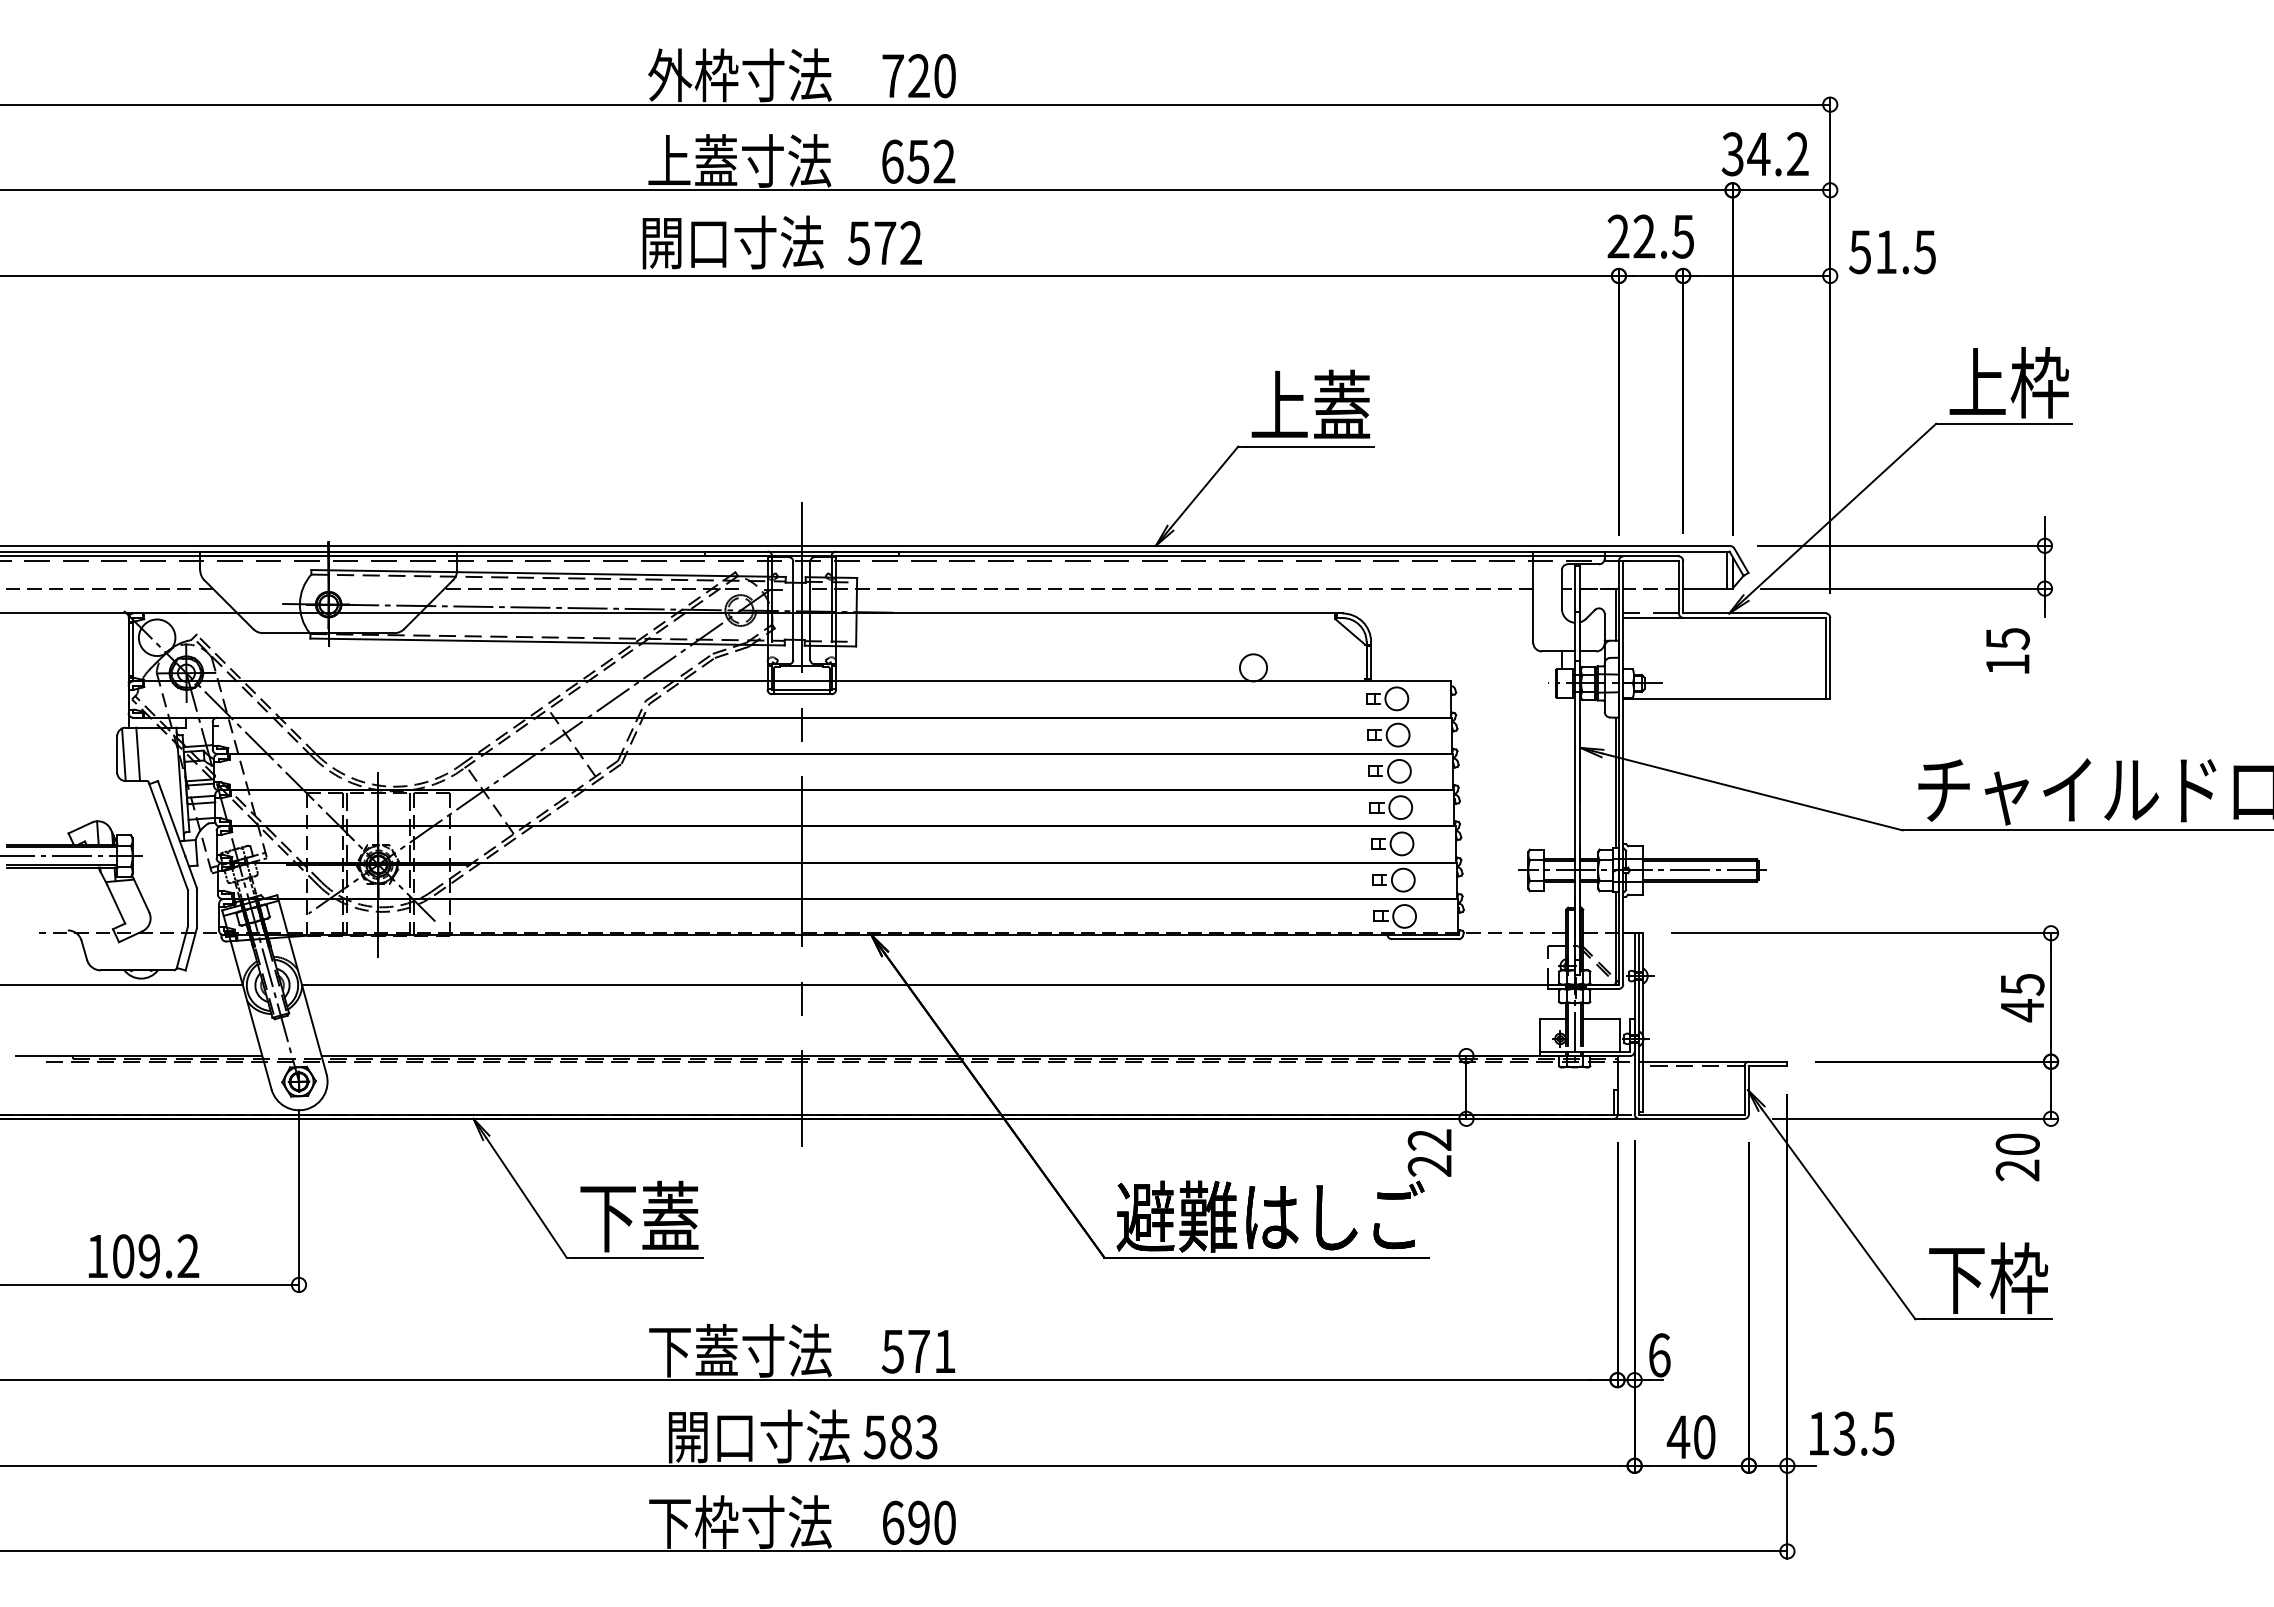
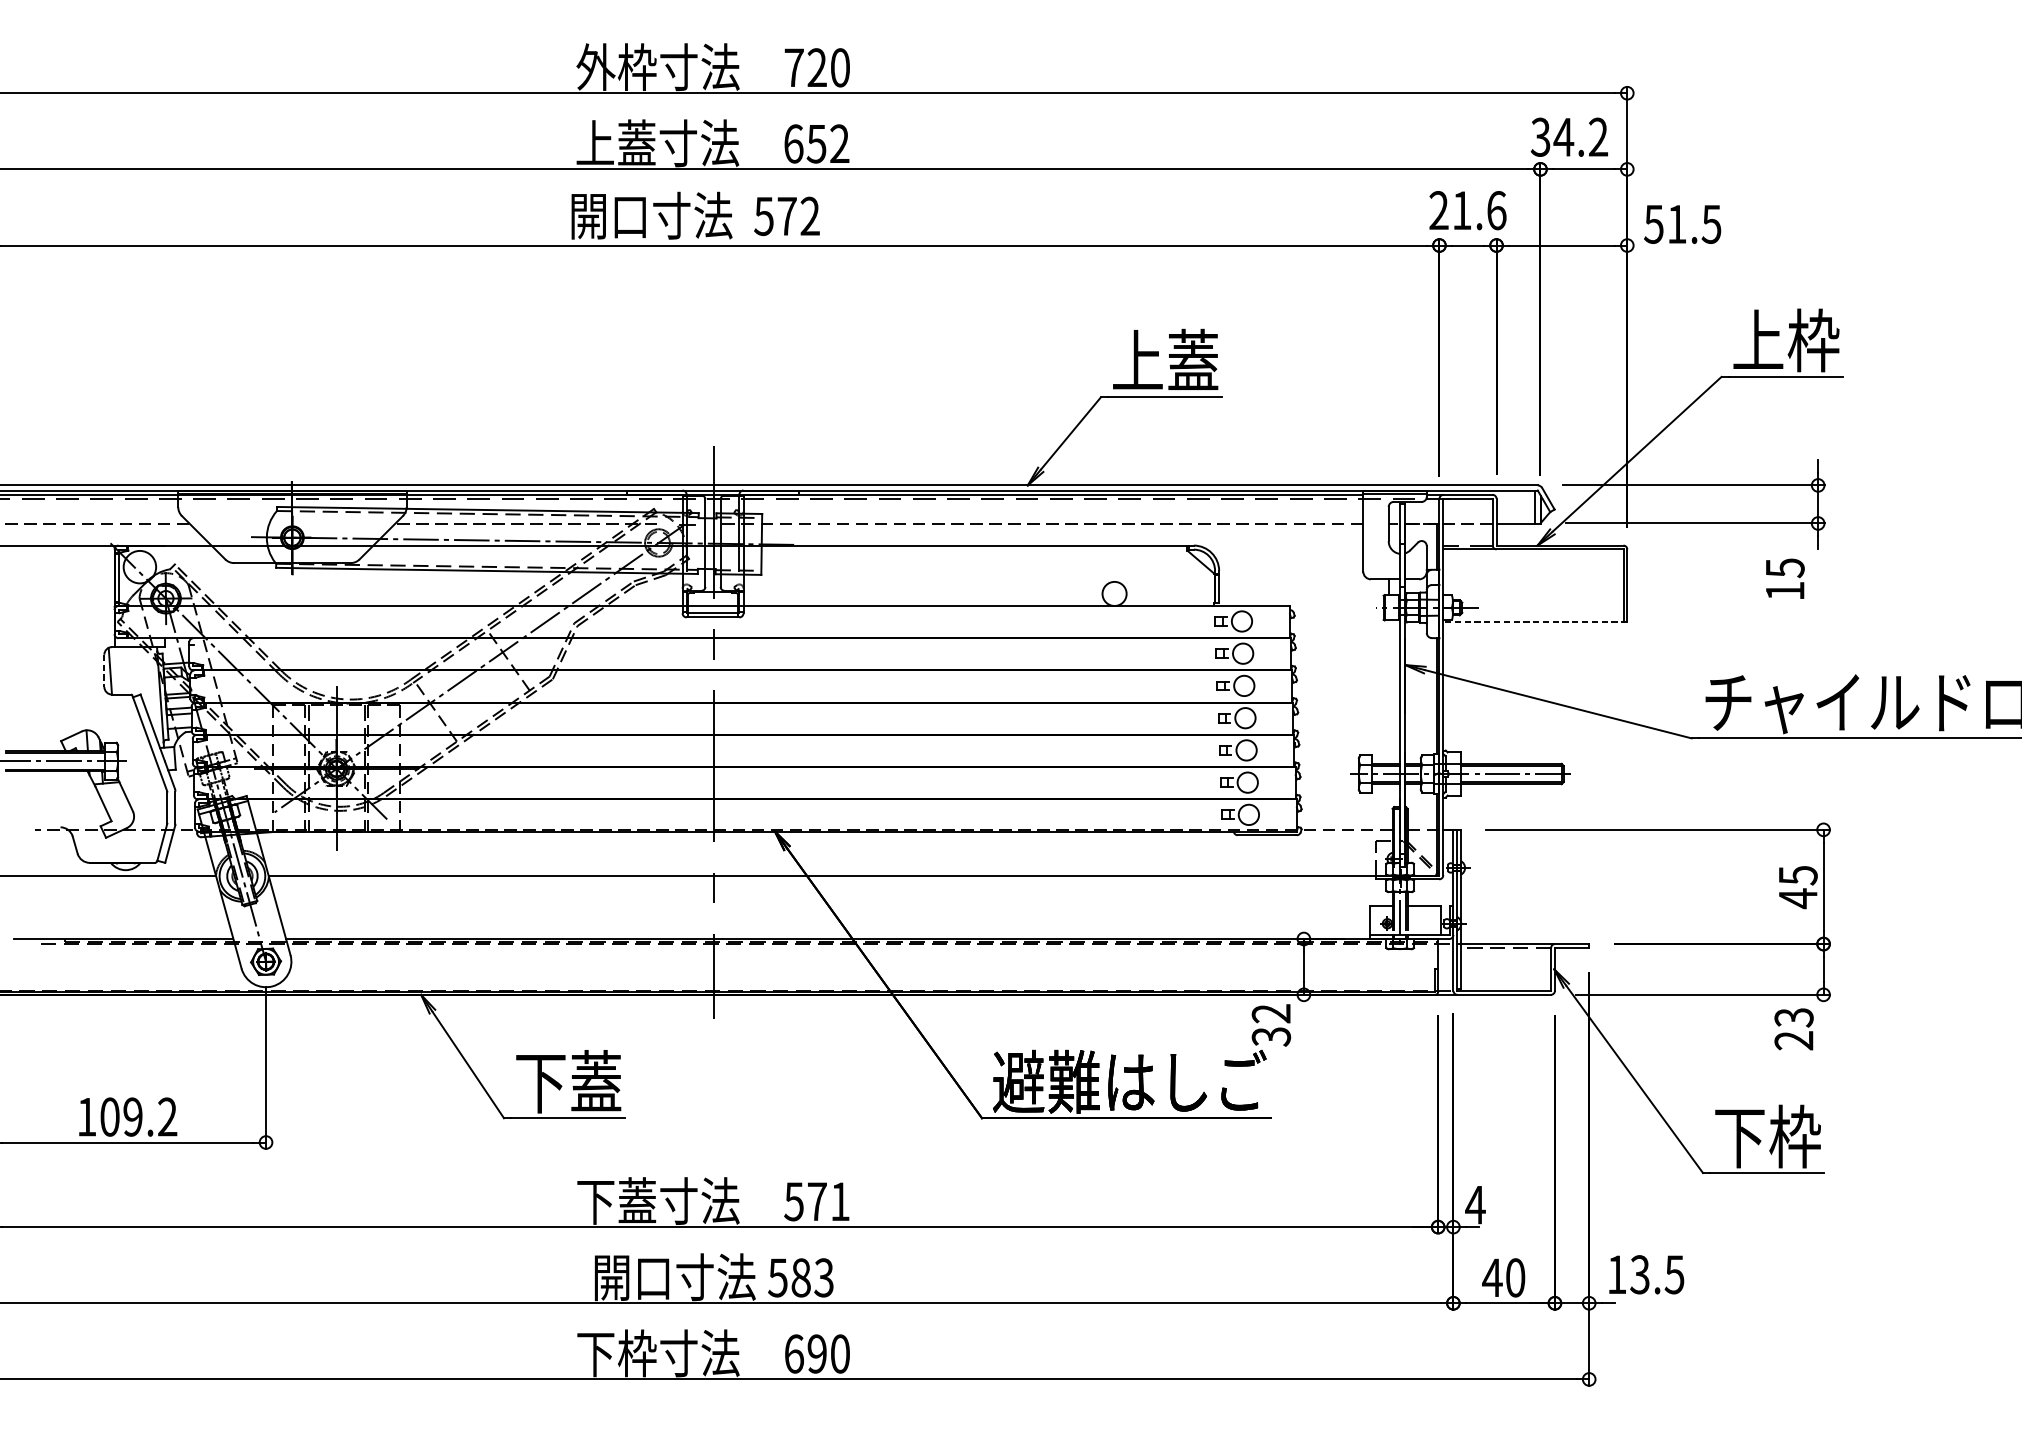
text: (1663, 236) -> (1479, 210), 22.5 -> 21.6
line: (1726, 699) -> (1535, 622), solid -> dashed
line: (117, 754) -> (104, 670), solid -> dashed
line: (138, 754) -> (123, 670), removed
text: (2017, 1144) -> (1793, 1017), 20 -> 23
text: (1430, 1166) -> (1271, 1037), 22 -> 32
text: (1659, 1355) -> (1475, 1205), 6 -> 4

